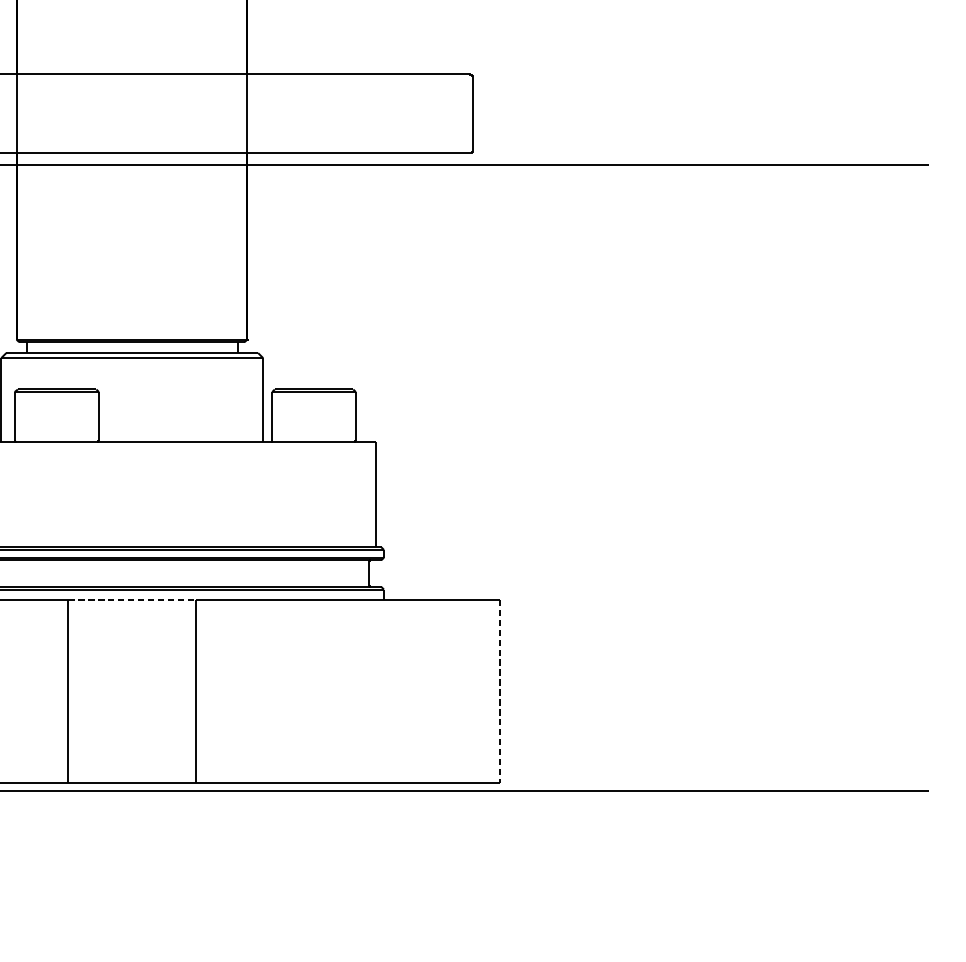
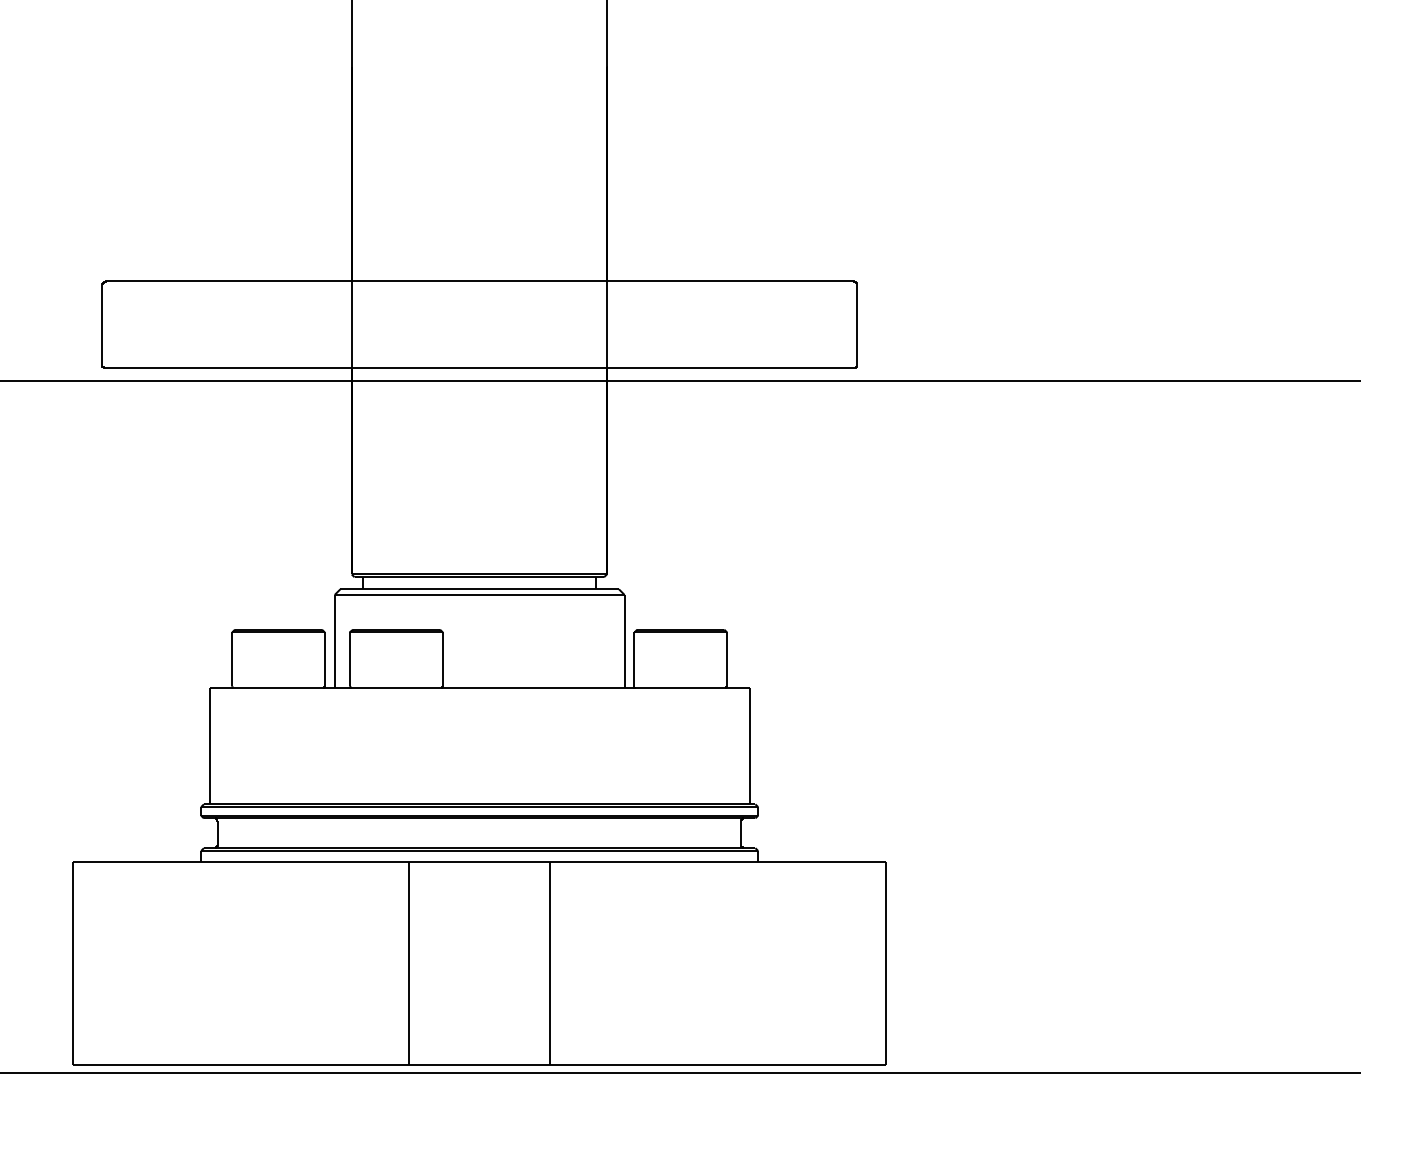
line: (132, 600) -> (479, 862), dashed -> solid
line: (499, 692) -> (886, 964), dashed -> solid

